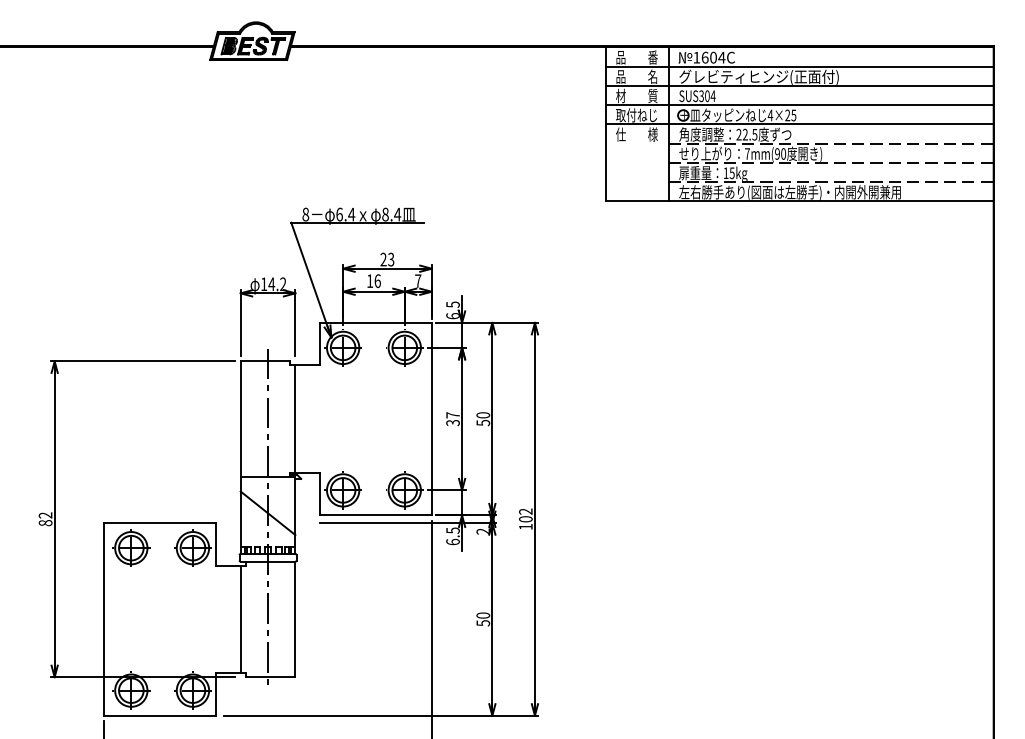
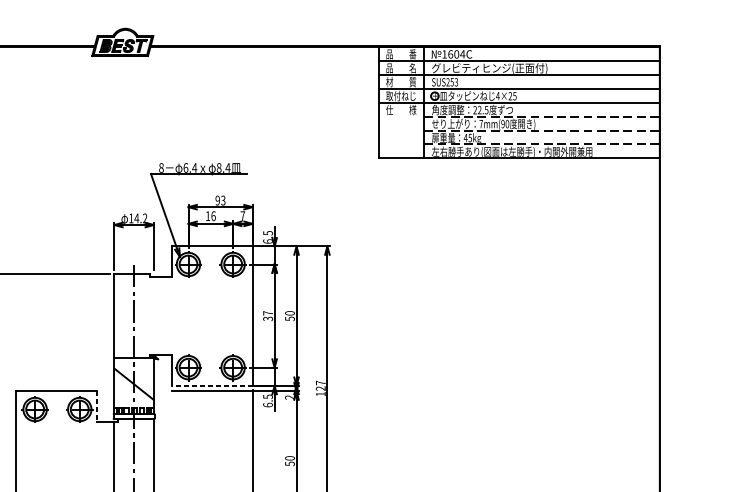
text: (707, 96) -> (452, 82), SUS304 -> SUS253
text: (725, 172) -> (465, 137), 15kg -> 45kg
text: (383, 259) -> (217, 200), 23 -> 93
line: (295, 419) -> (154, 316), removed
line: (375, 515) -> (211, 385), solid -> dashed
text: (525, 515) -> (320, 385), 102 -> 127
line: (216, 544) -> (96, 406), solid -> dashed

